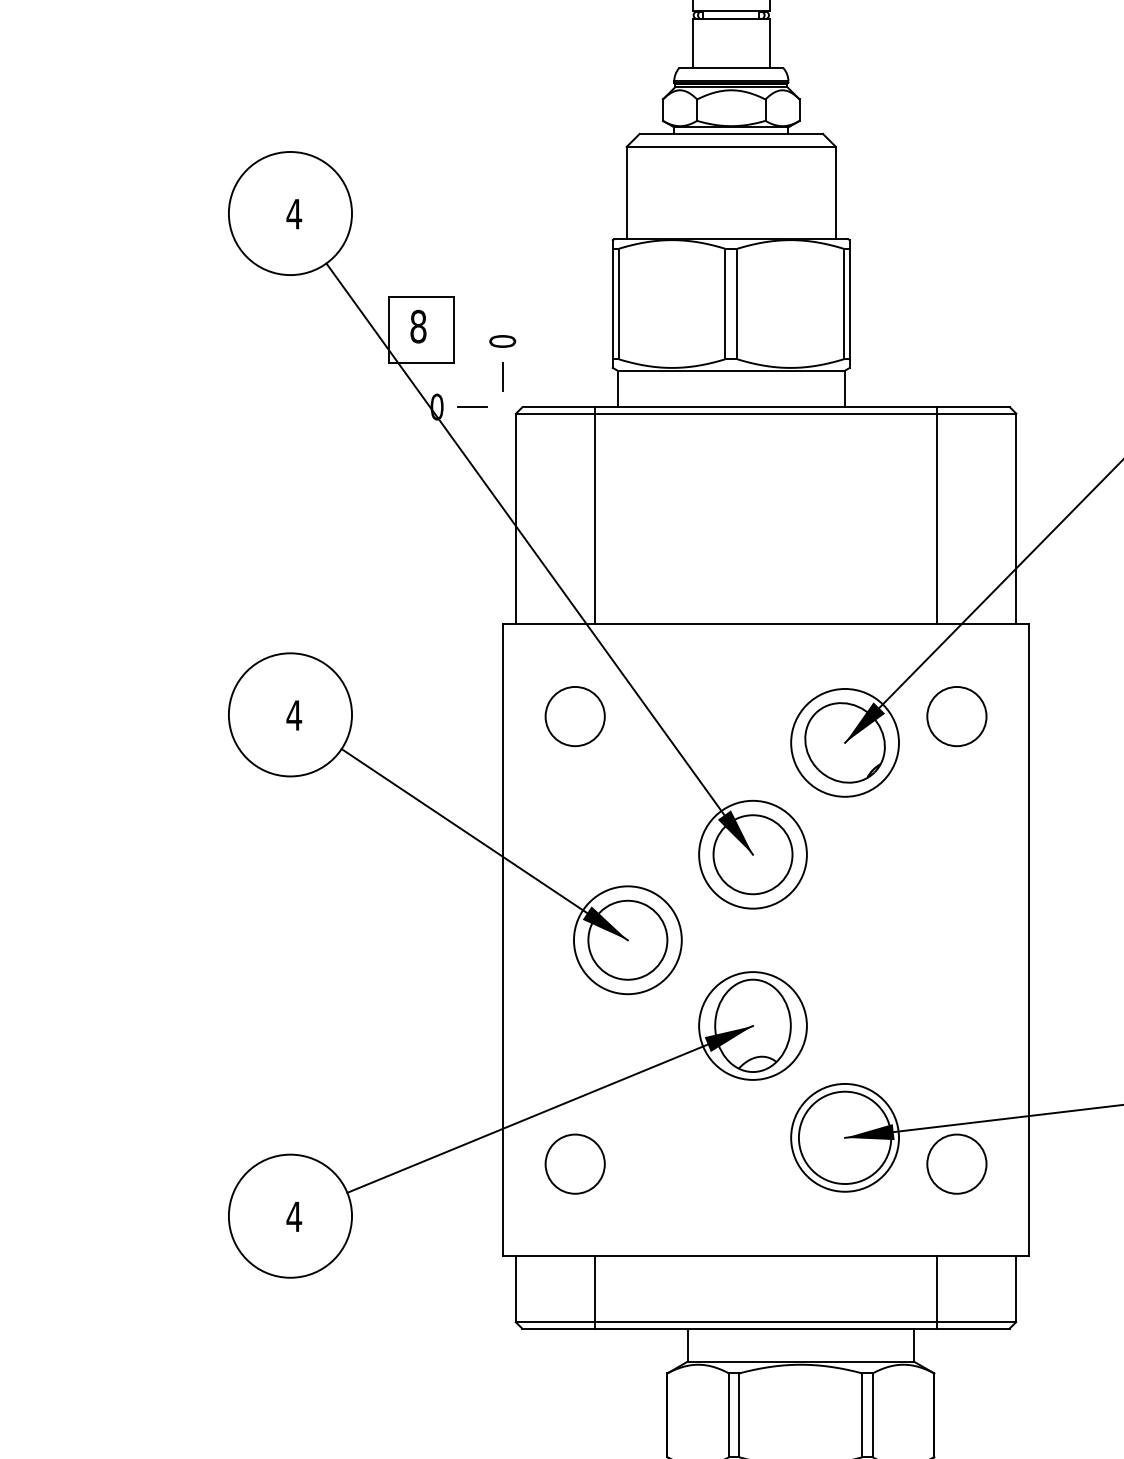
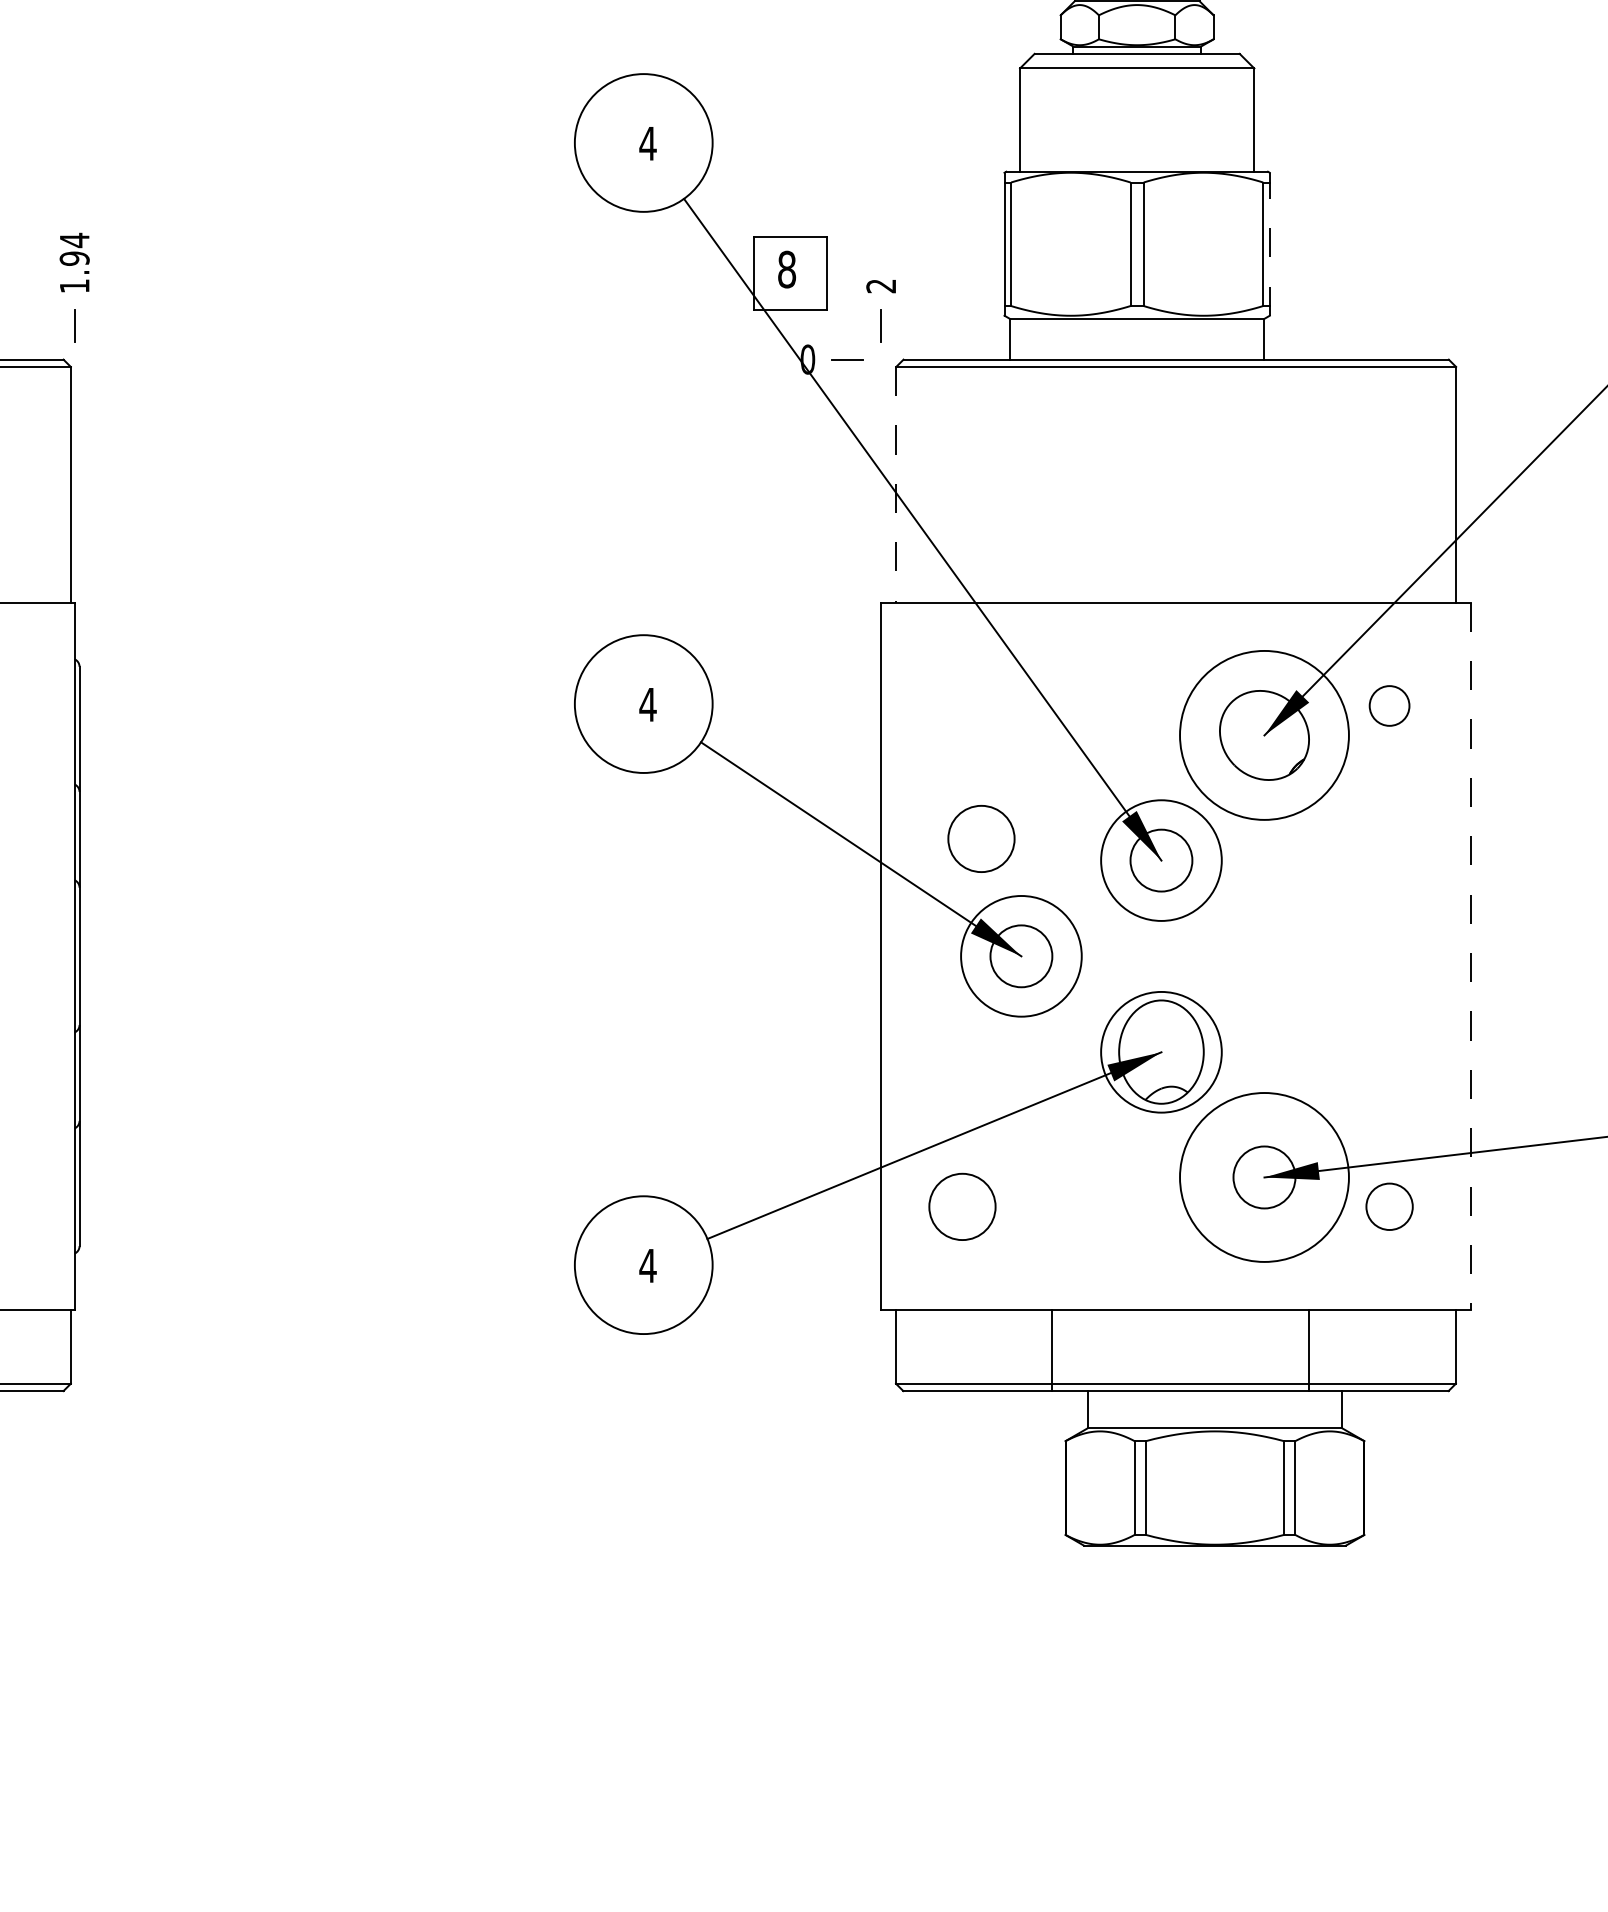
line: (849, 303) -> (1269, 243), solid -> dashed
text: (502, 341) -> (881, 286), 0 -> 2
line: (594, 515) -> (984, 480), removed
line: (937, 515) -> (1367, 480), removed
line: (516, 518) -> (896, 484), solid -> dashed
circle: (575, 716) -> (981, 838), moved
circle: (956, 716) -> (1389, 705), size x0.6
circle: (845, 742) -> (1264, 735), size x1.4
circle: (753, 854) -> (1161, 860), size x0.7
circle: (627, 940) -> (1021, 956), size x0.7
line: (1029, 940) -> (1470, 956), solid -> dashed
circle: (845, 1137) -> (1264, 1177), size x0.6
circle: (845, 1137) -> (1264, 1177), size x1.4
circle: (956, 1163) -> (1389, 1206), size x0.7
line: (594, 1292) -> (1052, 1350), moved
line: (937, 1292) -> (1308, 1350), moved

